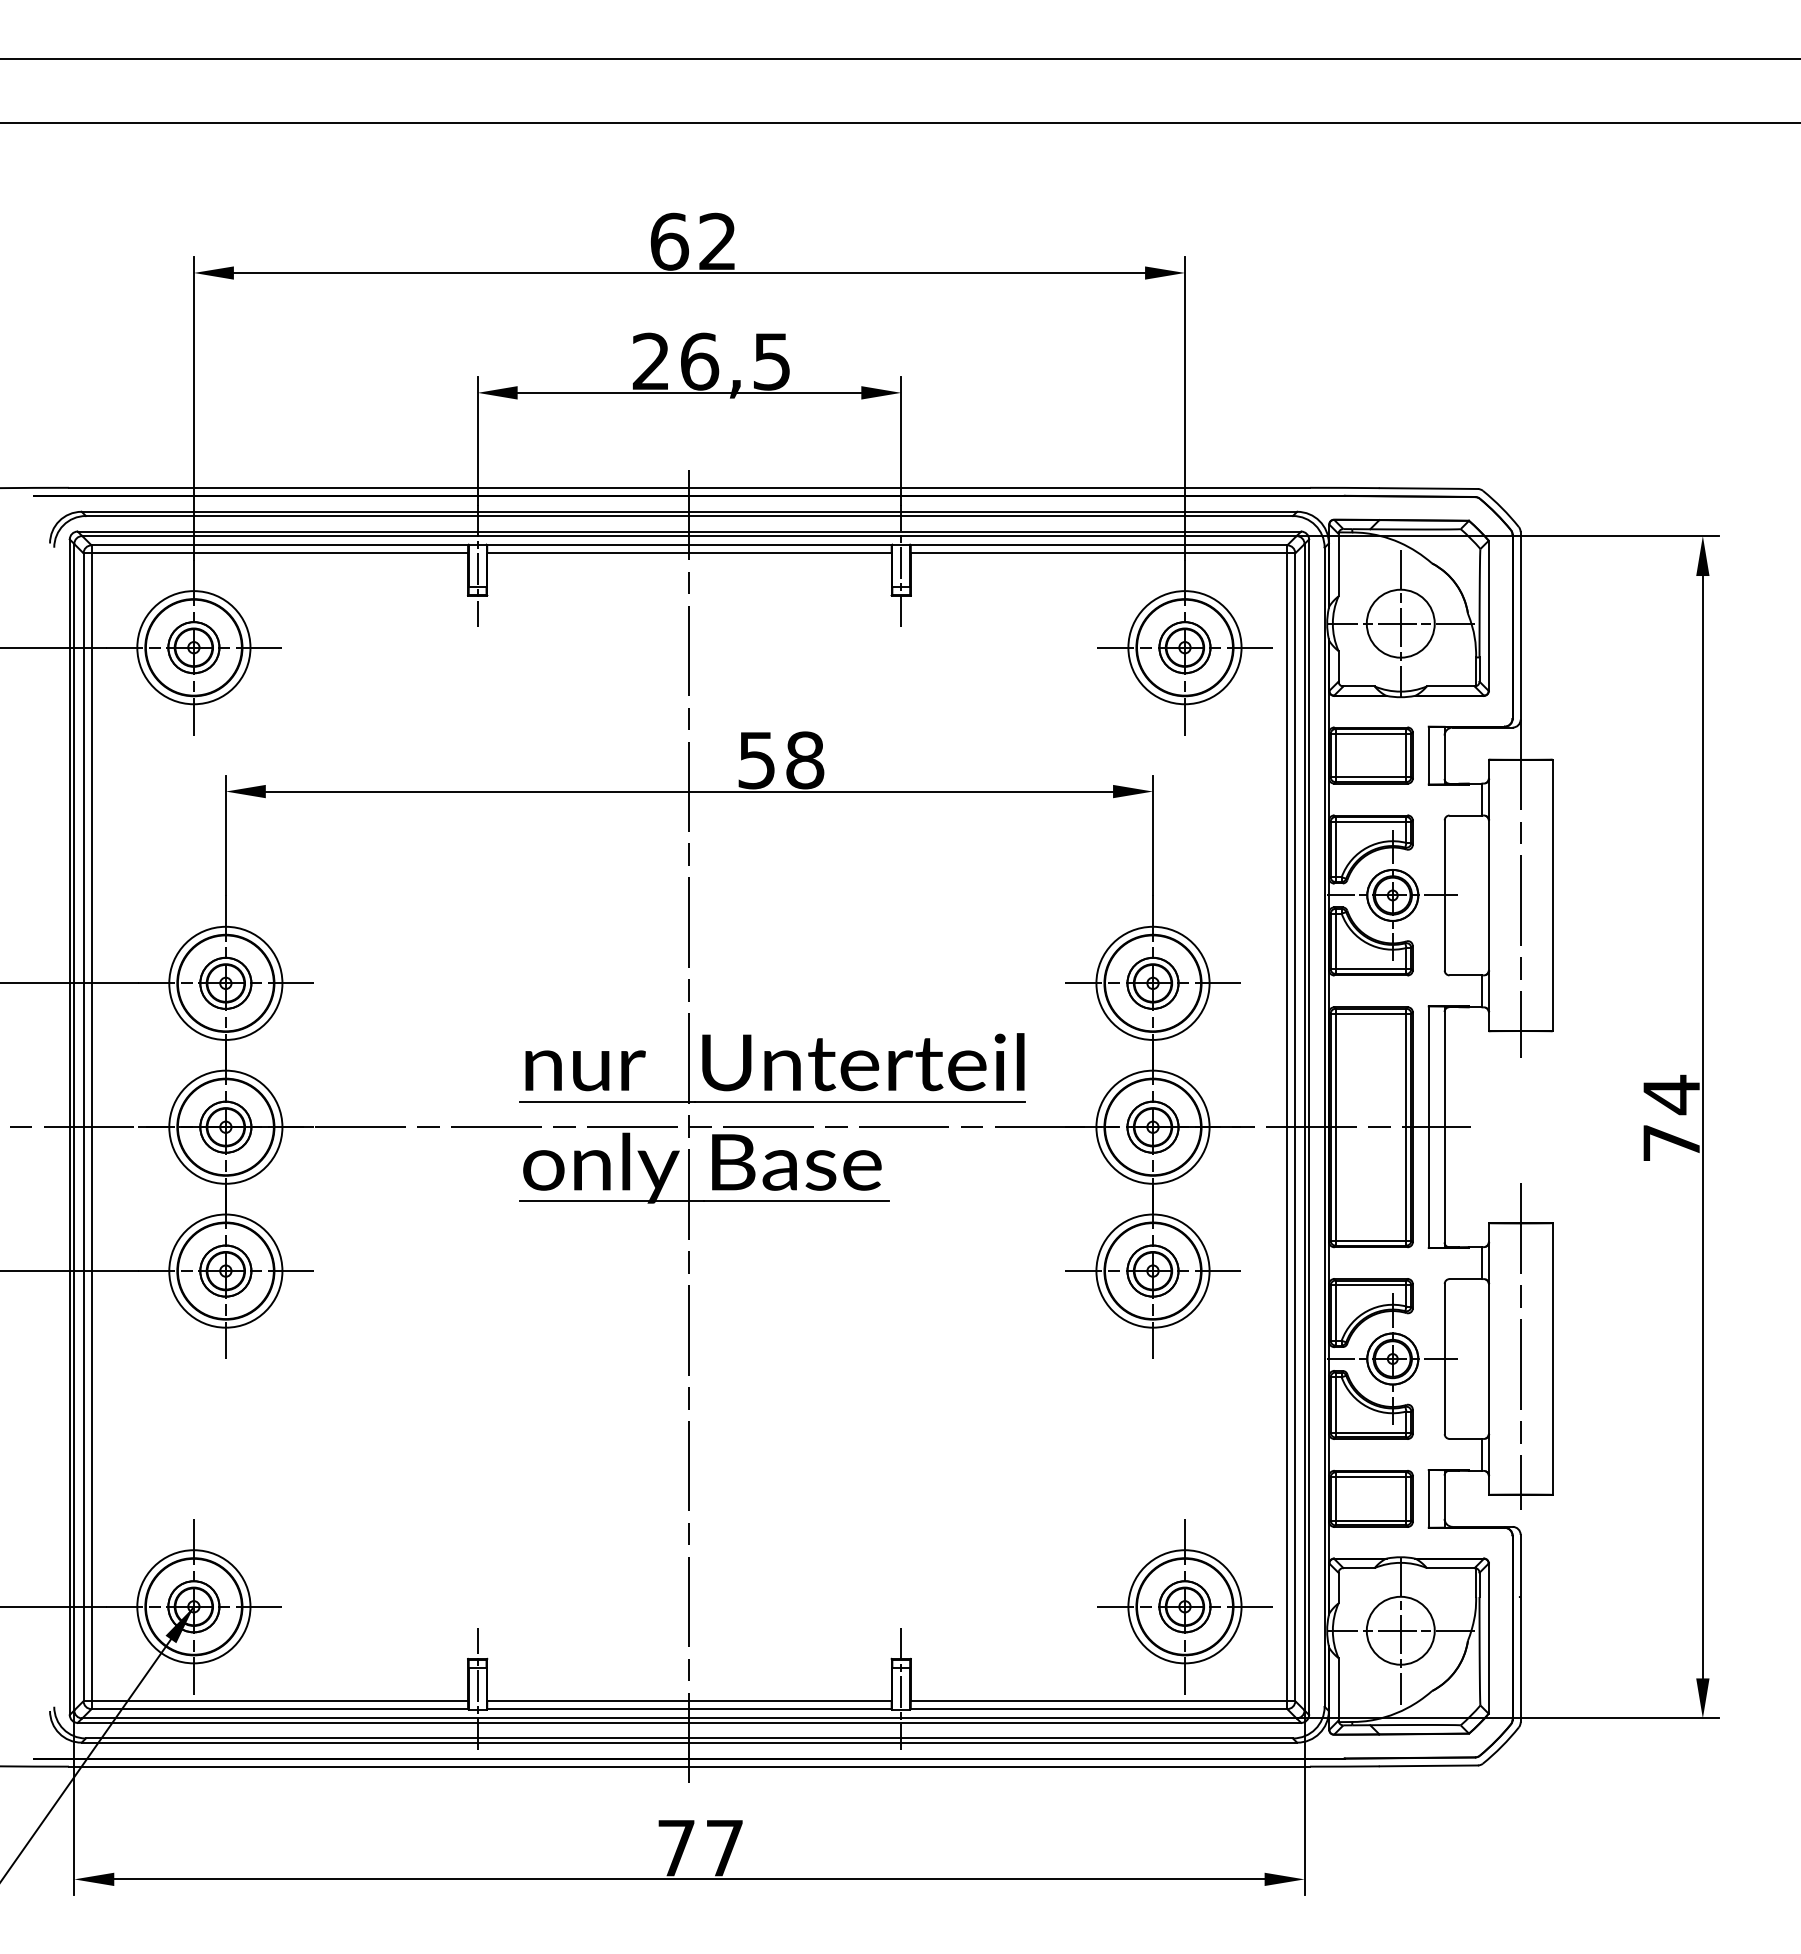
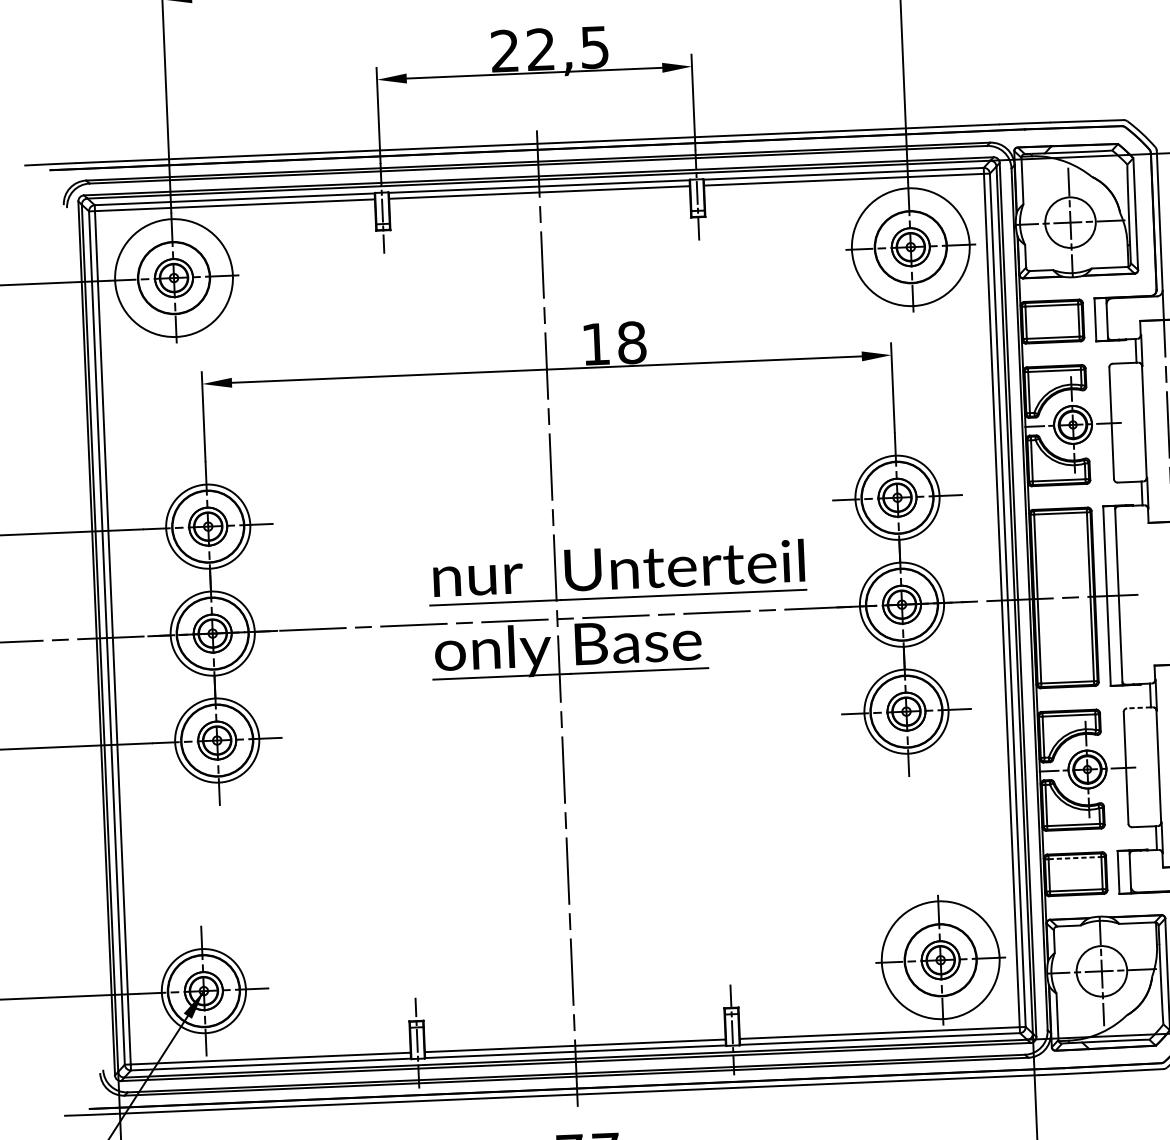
text: (700, 361) -> (541, 49), 26,5 -> 22,5
circle: (193, 647) -> (173, 277), size x1.4
circle: (1184, 647) -> (910, 247), size x1.4
text: (756, 760) -> (595, 344), 58 -> 18
line: (1465, 1279) -> (1139, 708), solid -> dashed
line: (1371, 1477) -> (1075, 858), solid -> dashed
circle: (1184, 1606) -> (940, 960), size x1.4

